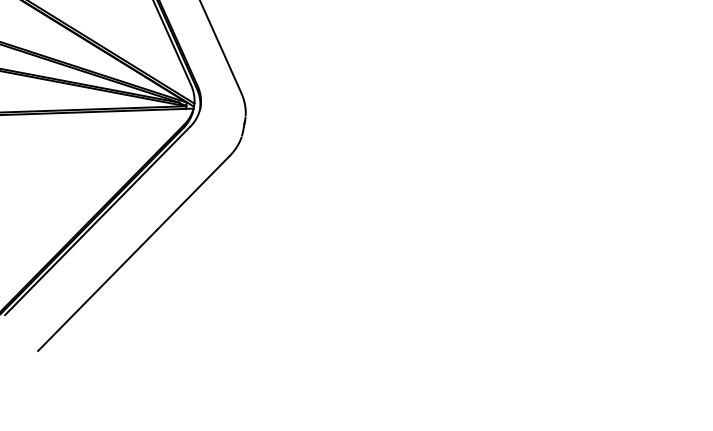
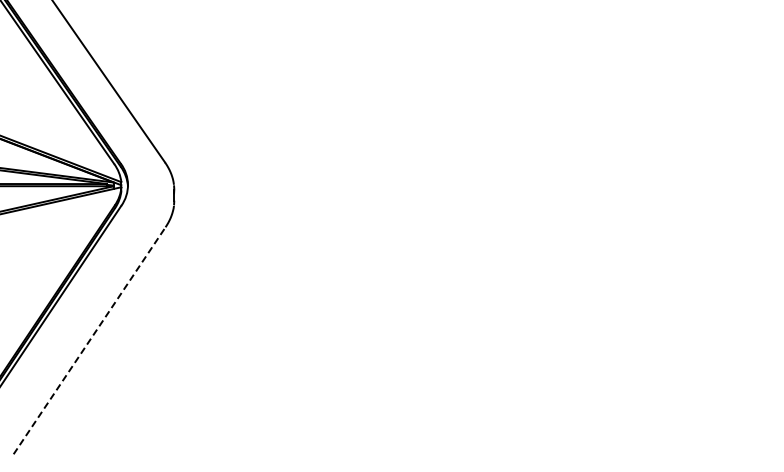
line: (133, 253) -> (89, 340), solid -> dashed

